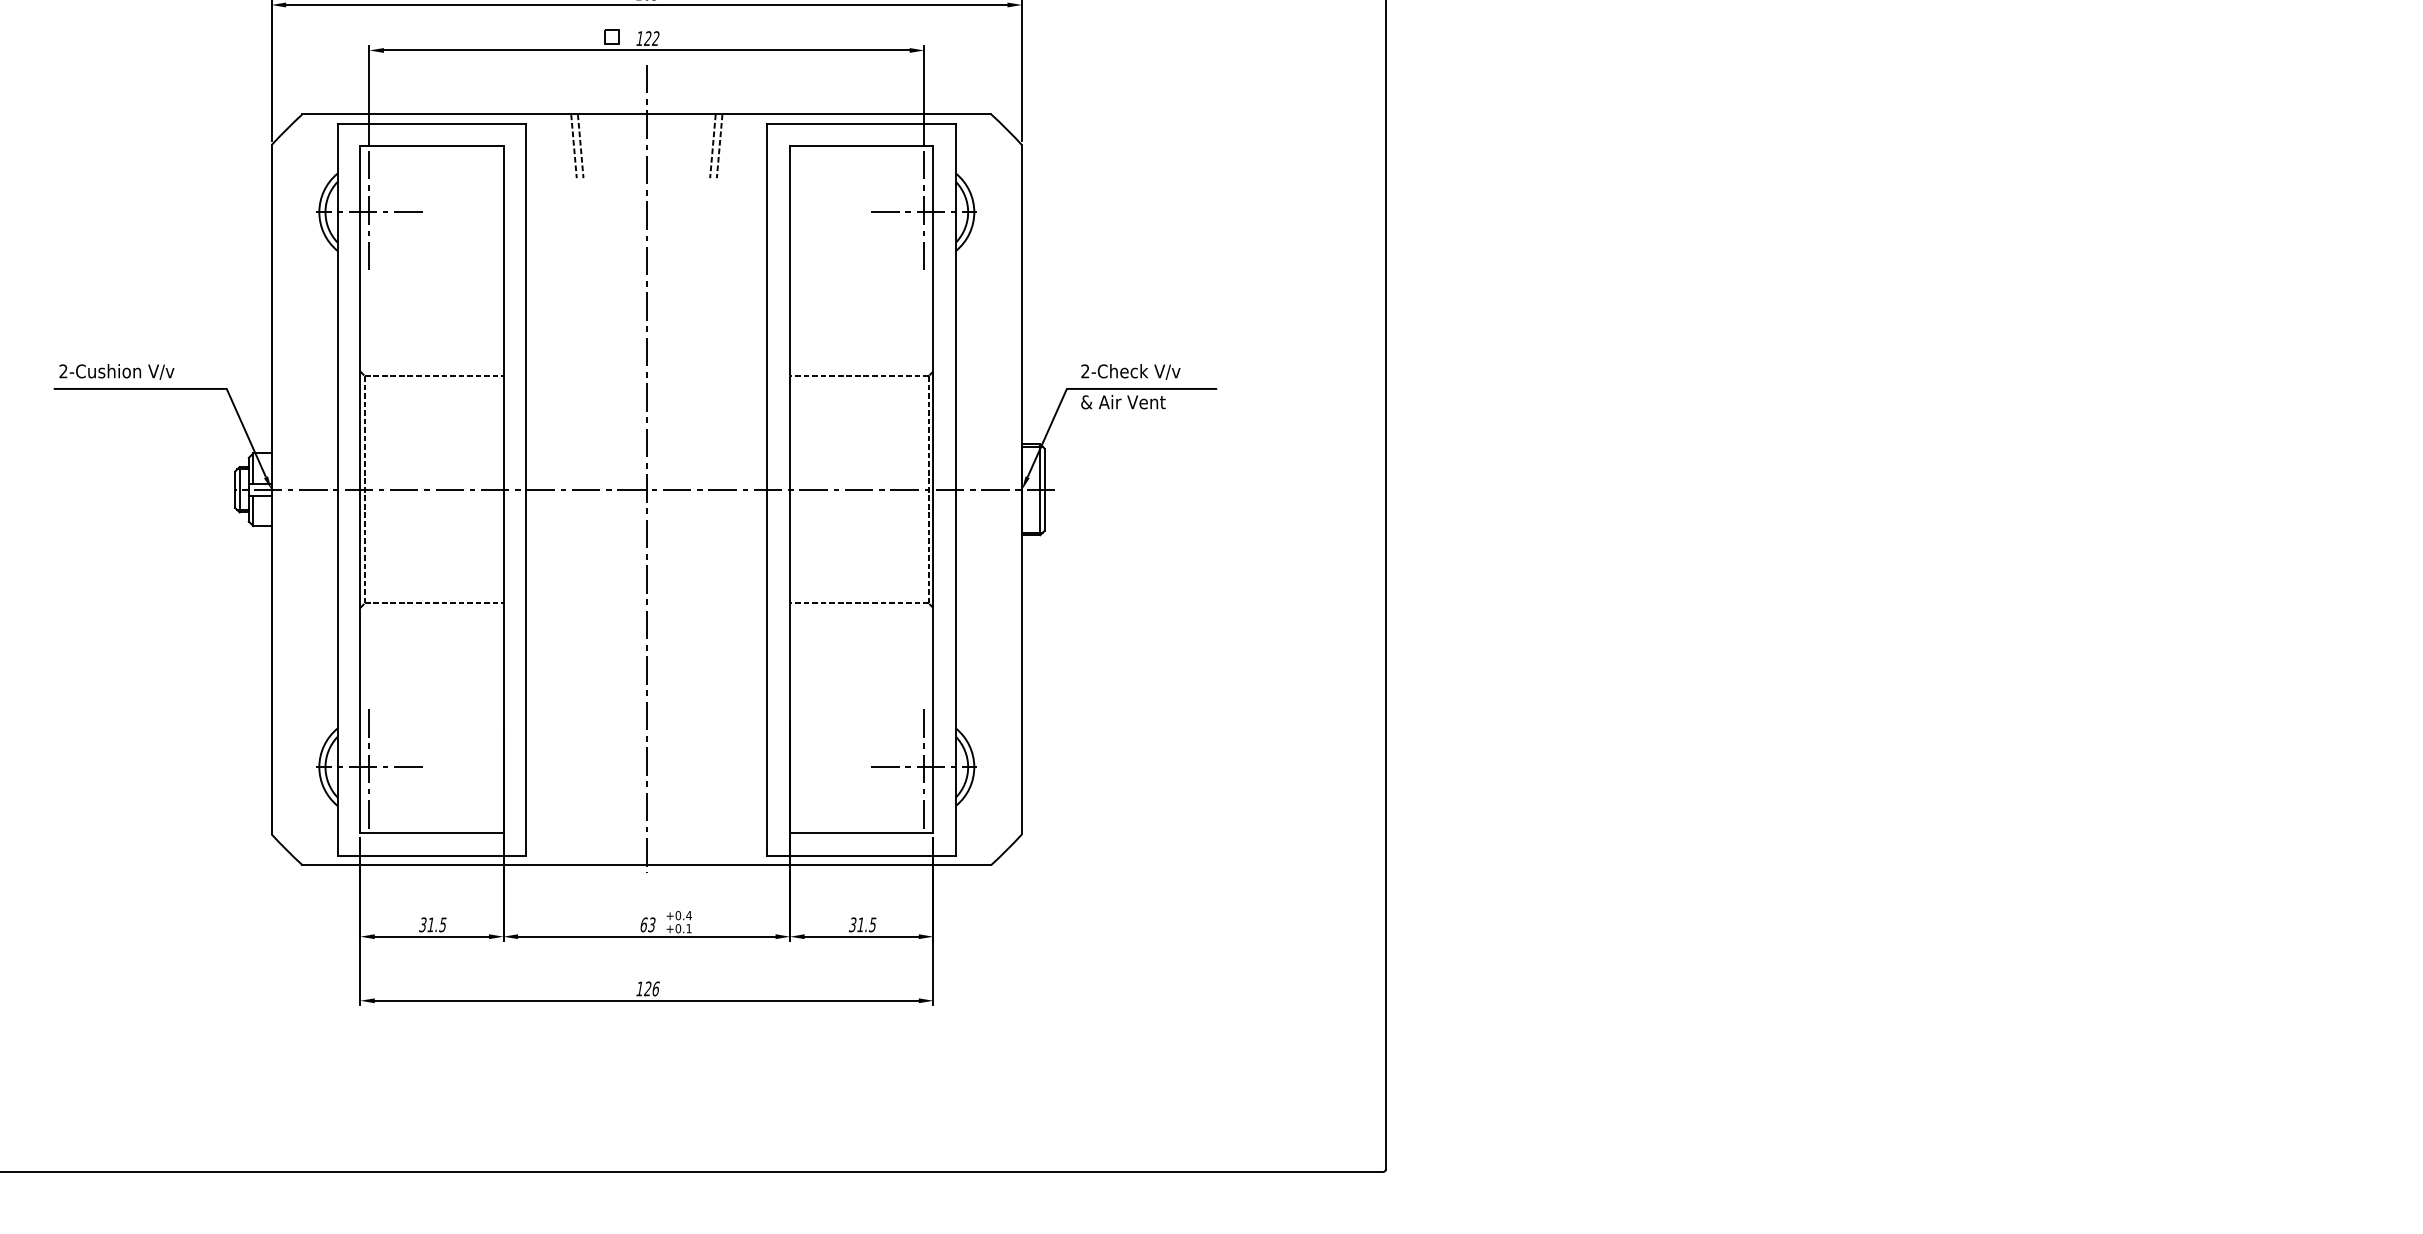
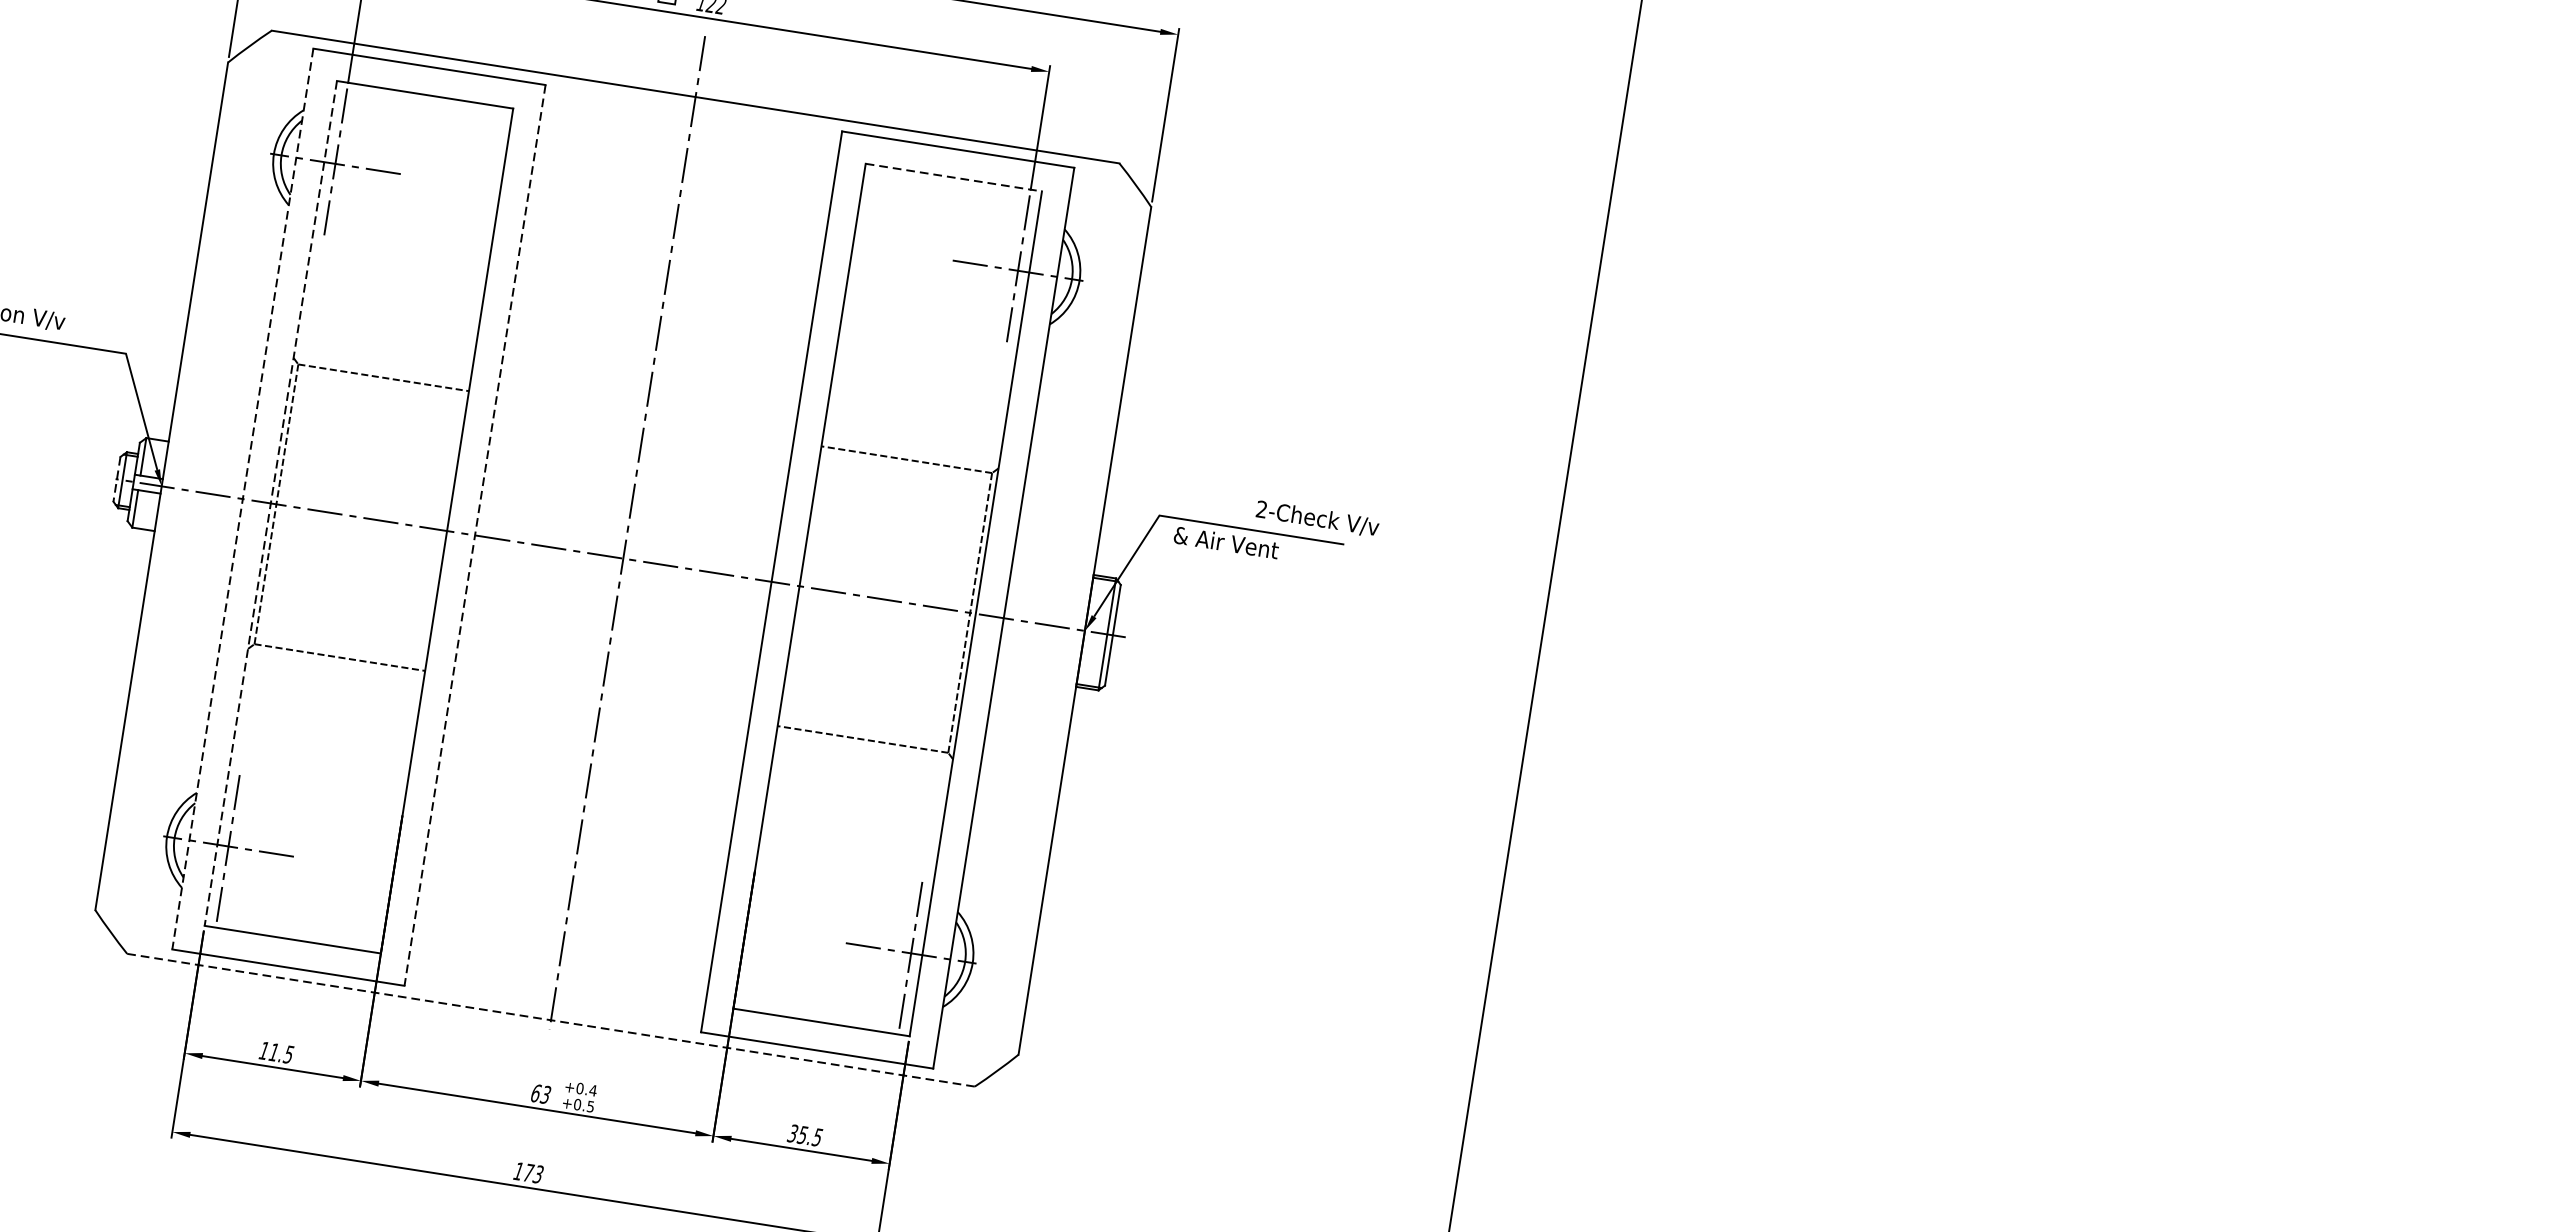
line: (573, 146) -> (599, 122), removed
line: (580, 146) -> (607, 123), removed
line: (712, 146) -> (770, 149), removed
line: (719, 146) -> (778, 150), removed
line: (861, 146) -> (953, 177), solid -> dashed
text: (1130, 371) -> (1317, 518), moved
line: (235, 490) -> (117, 480), solid -> dashed
line: (337, 490) -> (242, 499), solid -> dashed
line: (360, 490) -> (270, 504), solid -> dashed
line: (526, 490) -> (475, 536), solid -> dashed
line: (646, 864) -> (550, 1019), solid -> dashed
text: (422, 924) -> (263, 1050), 31.5 -> 11.5
text: (860, 924) -> (802, 1134), 31.5 -> 35.5
text: (688, 928) -> (590, 1106), +0.1 -> +0.5
text: (651, 988) -> (532, 1173), 126 -> 173

